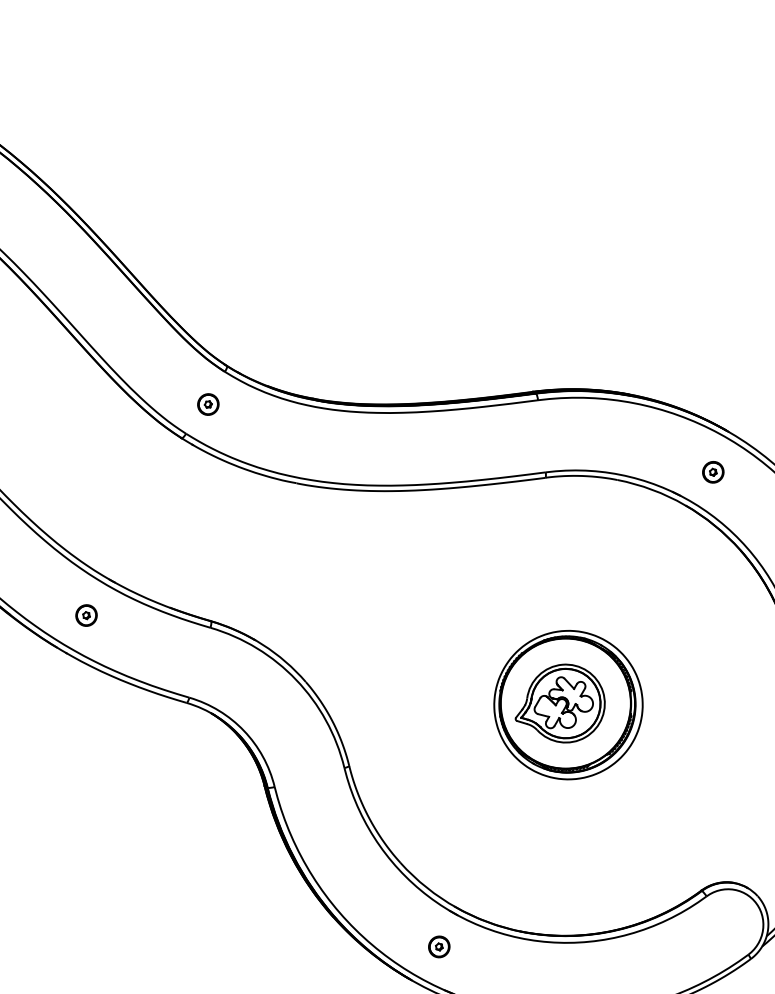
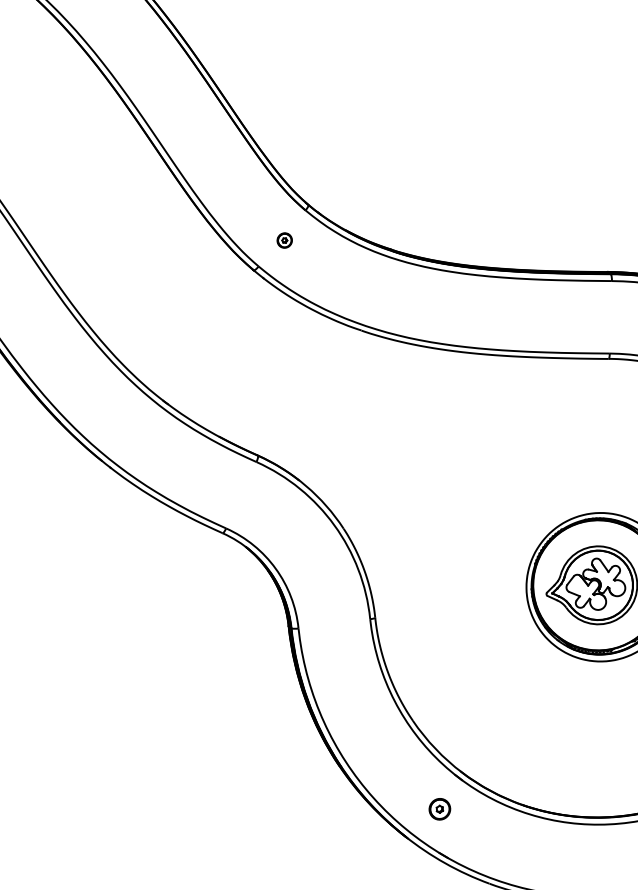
part: (208, 404) -> (284, 240), size x0.7
part: (86, 615) -> (135, 433), removed

